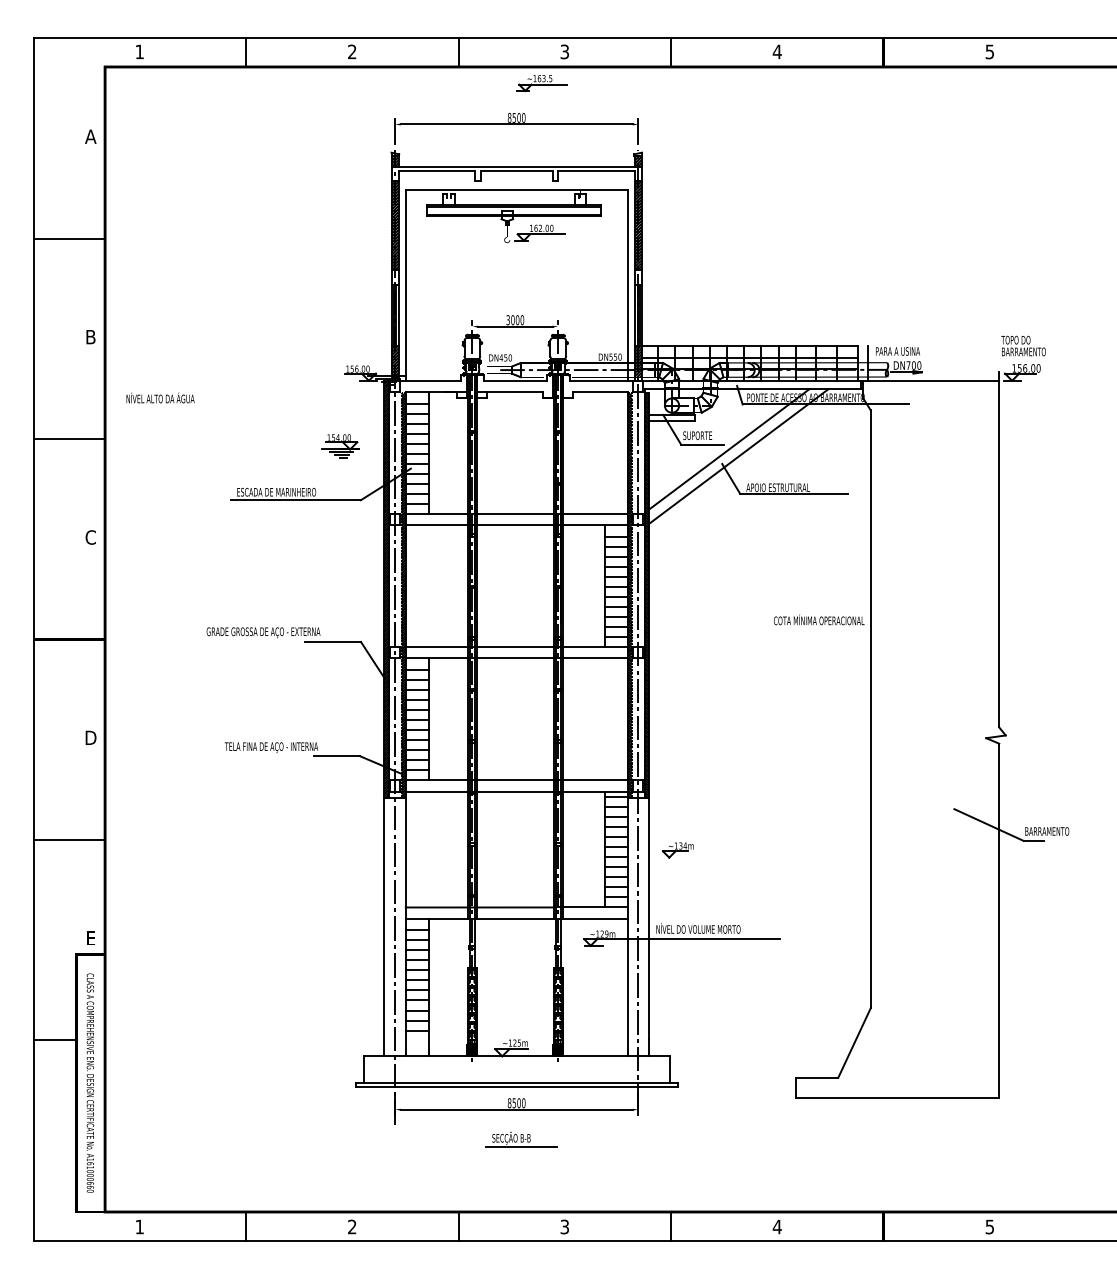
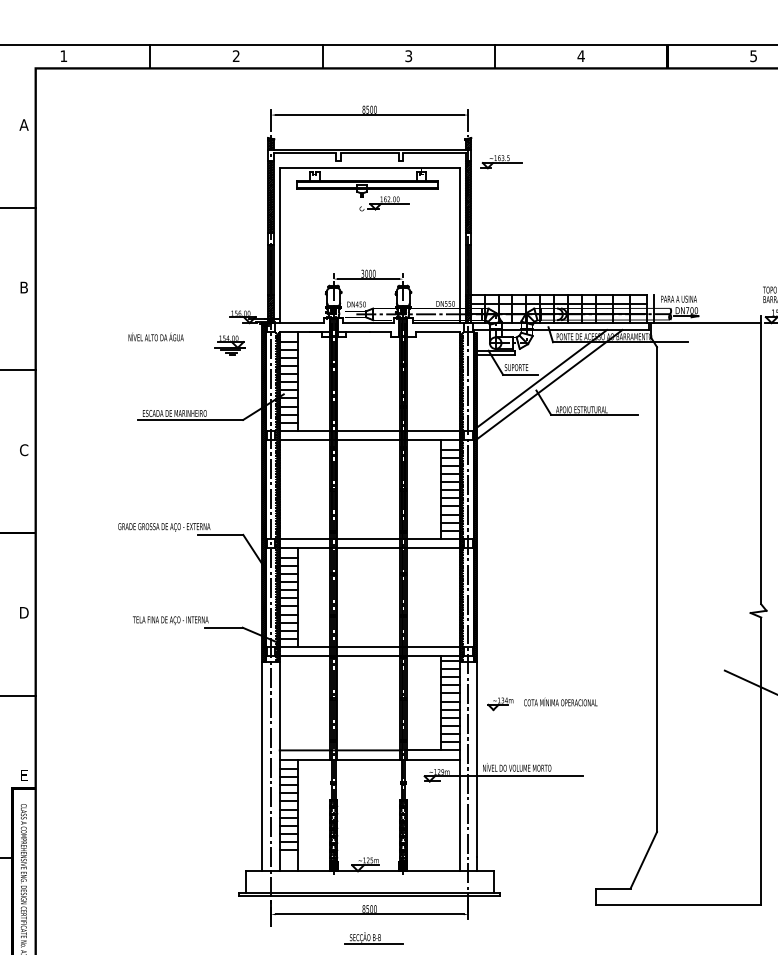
part: (541, 83) -> (500, 162), moved
text: (160, 397) -> (156, 336), moved
part: (340, 446) -> (229, 345), moved
text: (819, 619) -> (561, 701), moved

